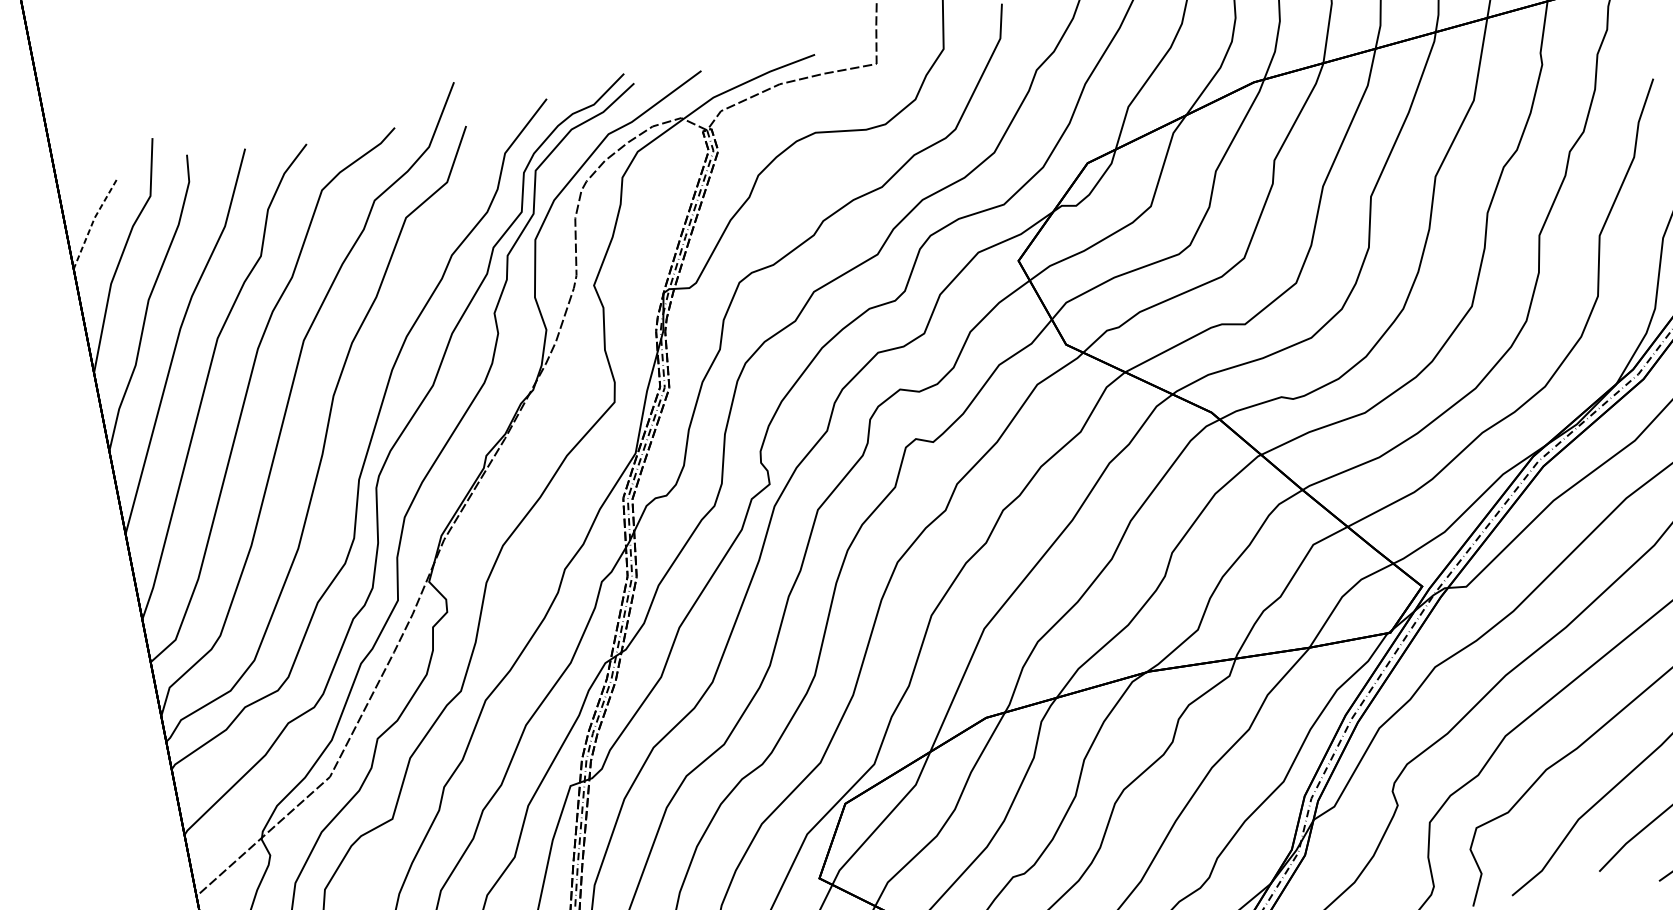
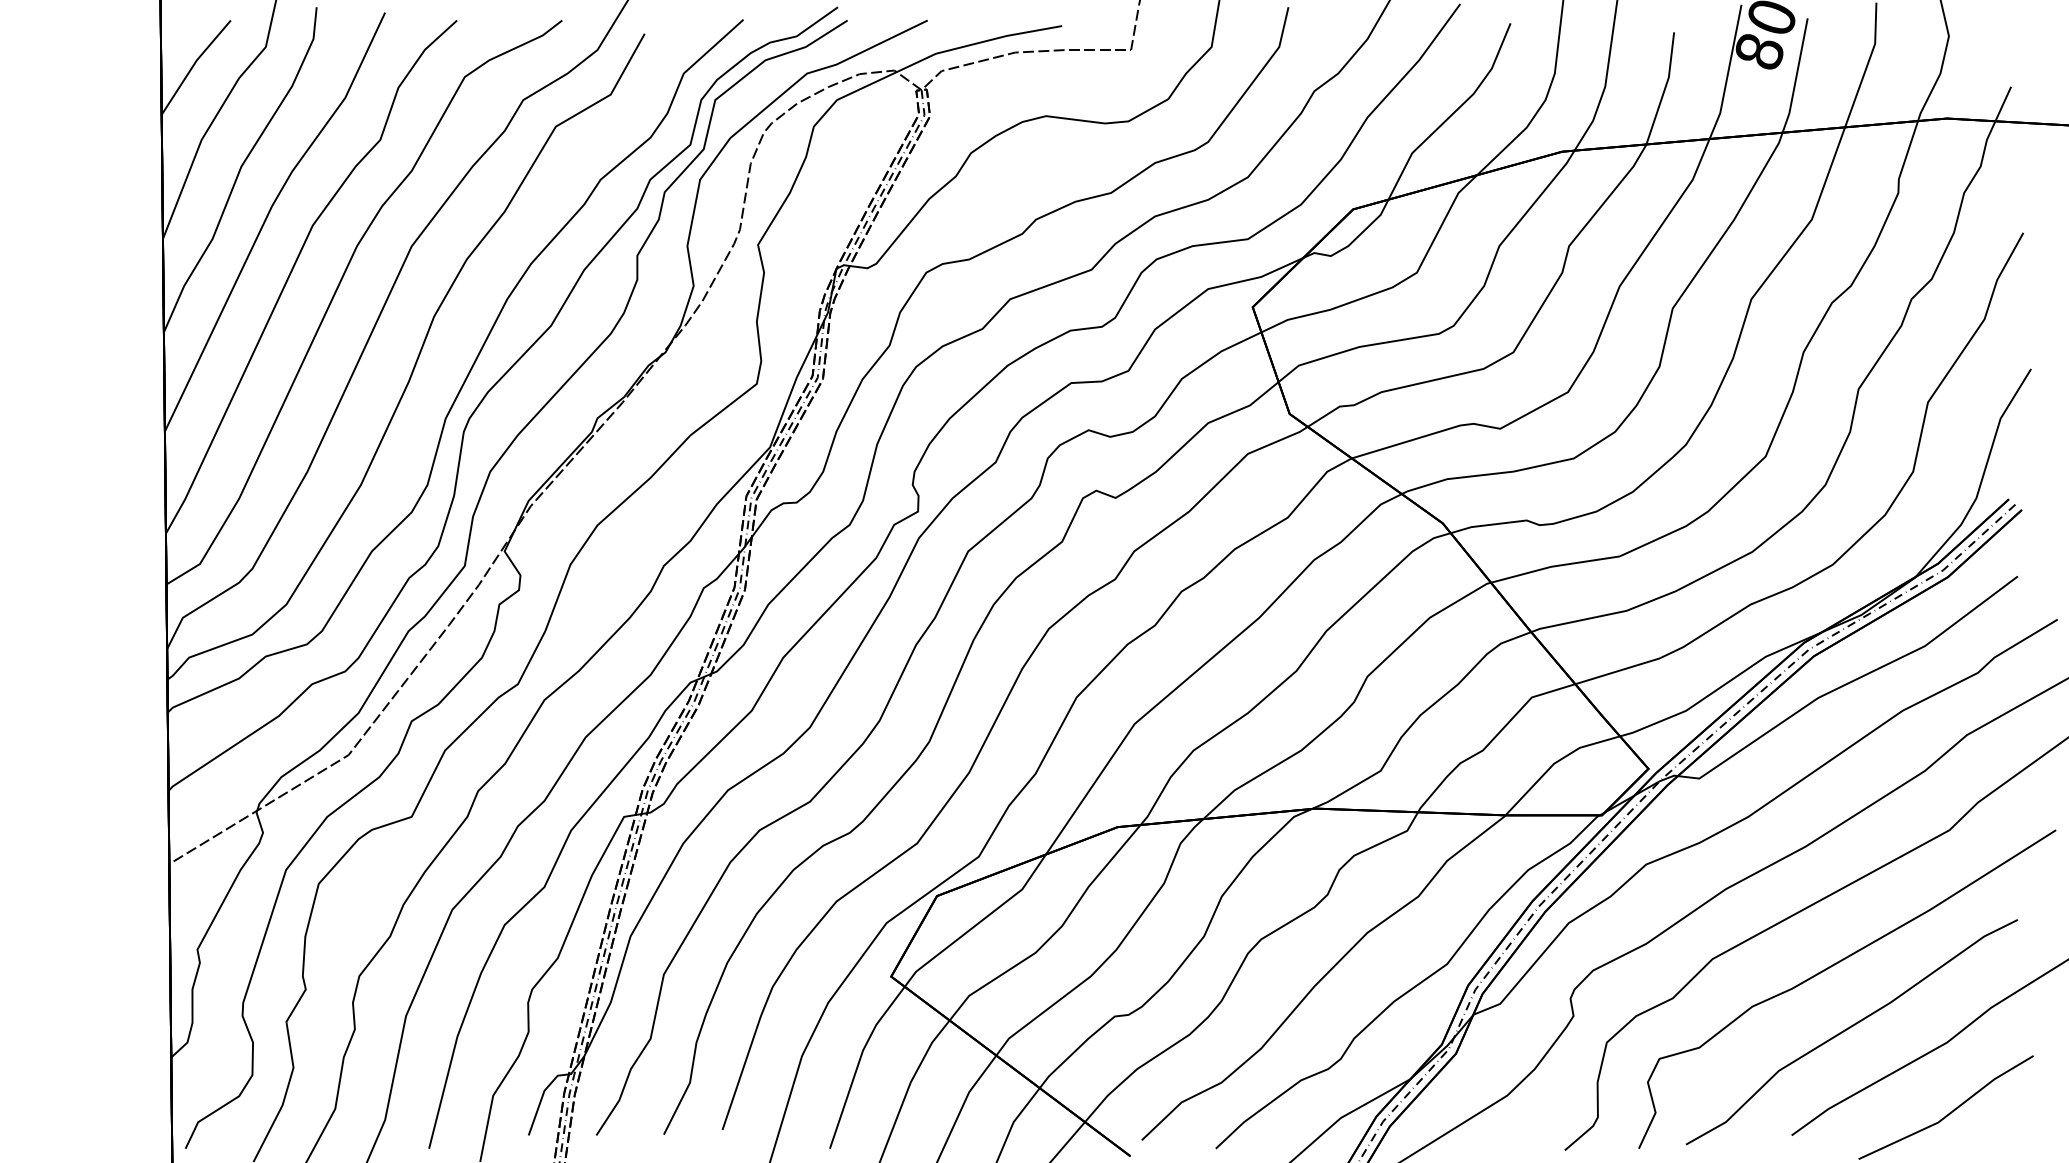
line: (92, 223) -> (193, 66), dashed -> solid

